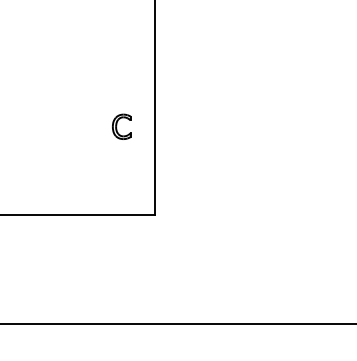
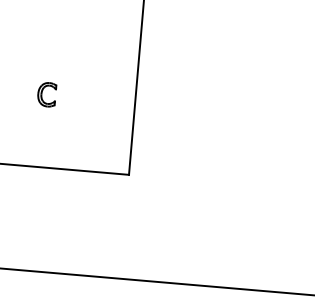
part: (121, 126) -> (46, 94), moved

